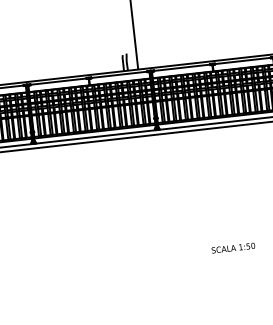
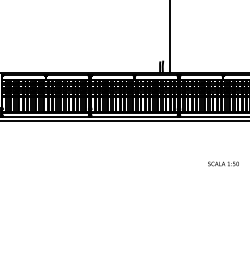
text: (233, 247) -> (223, 163), moved

